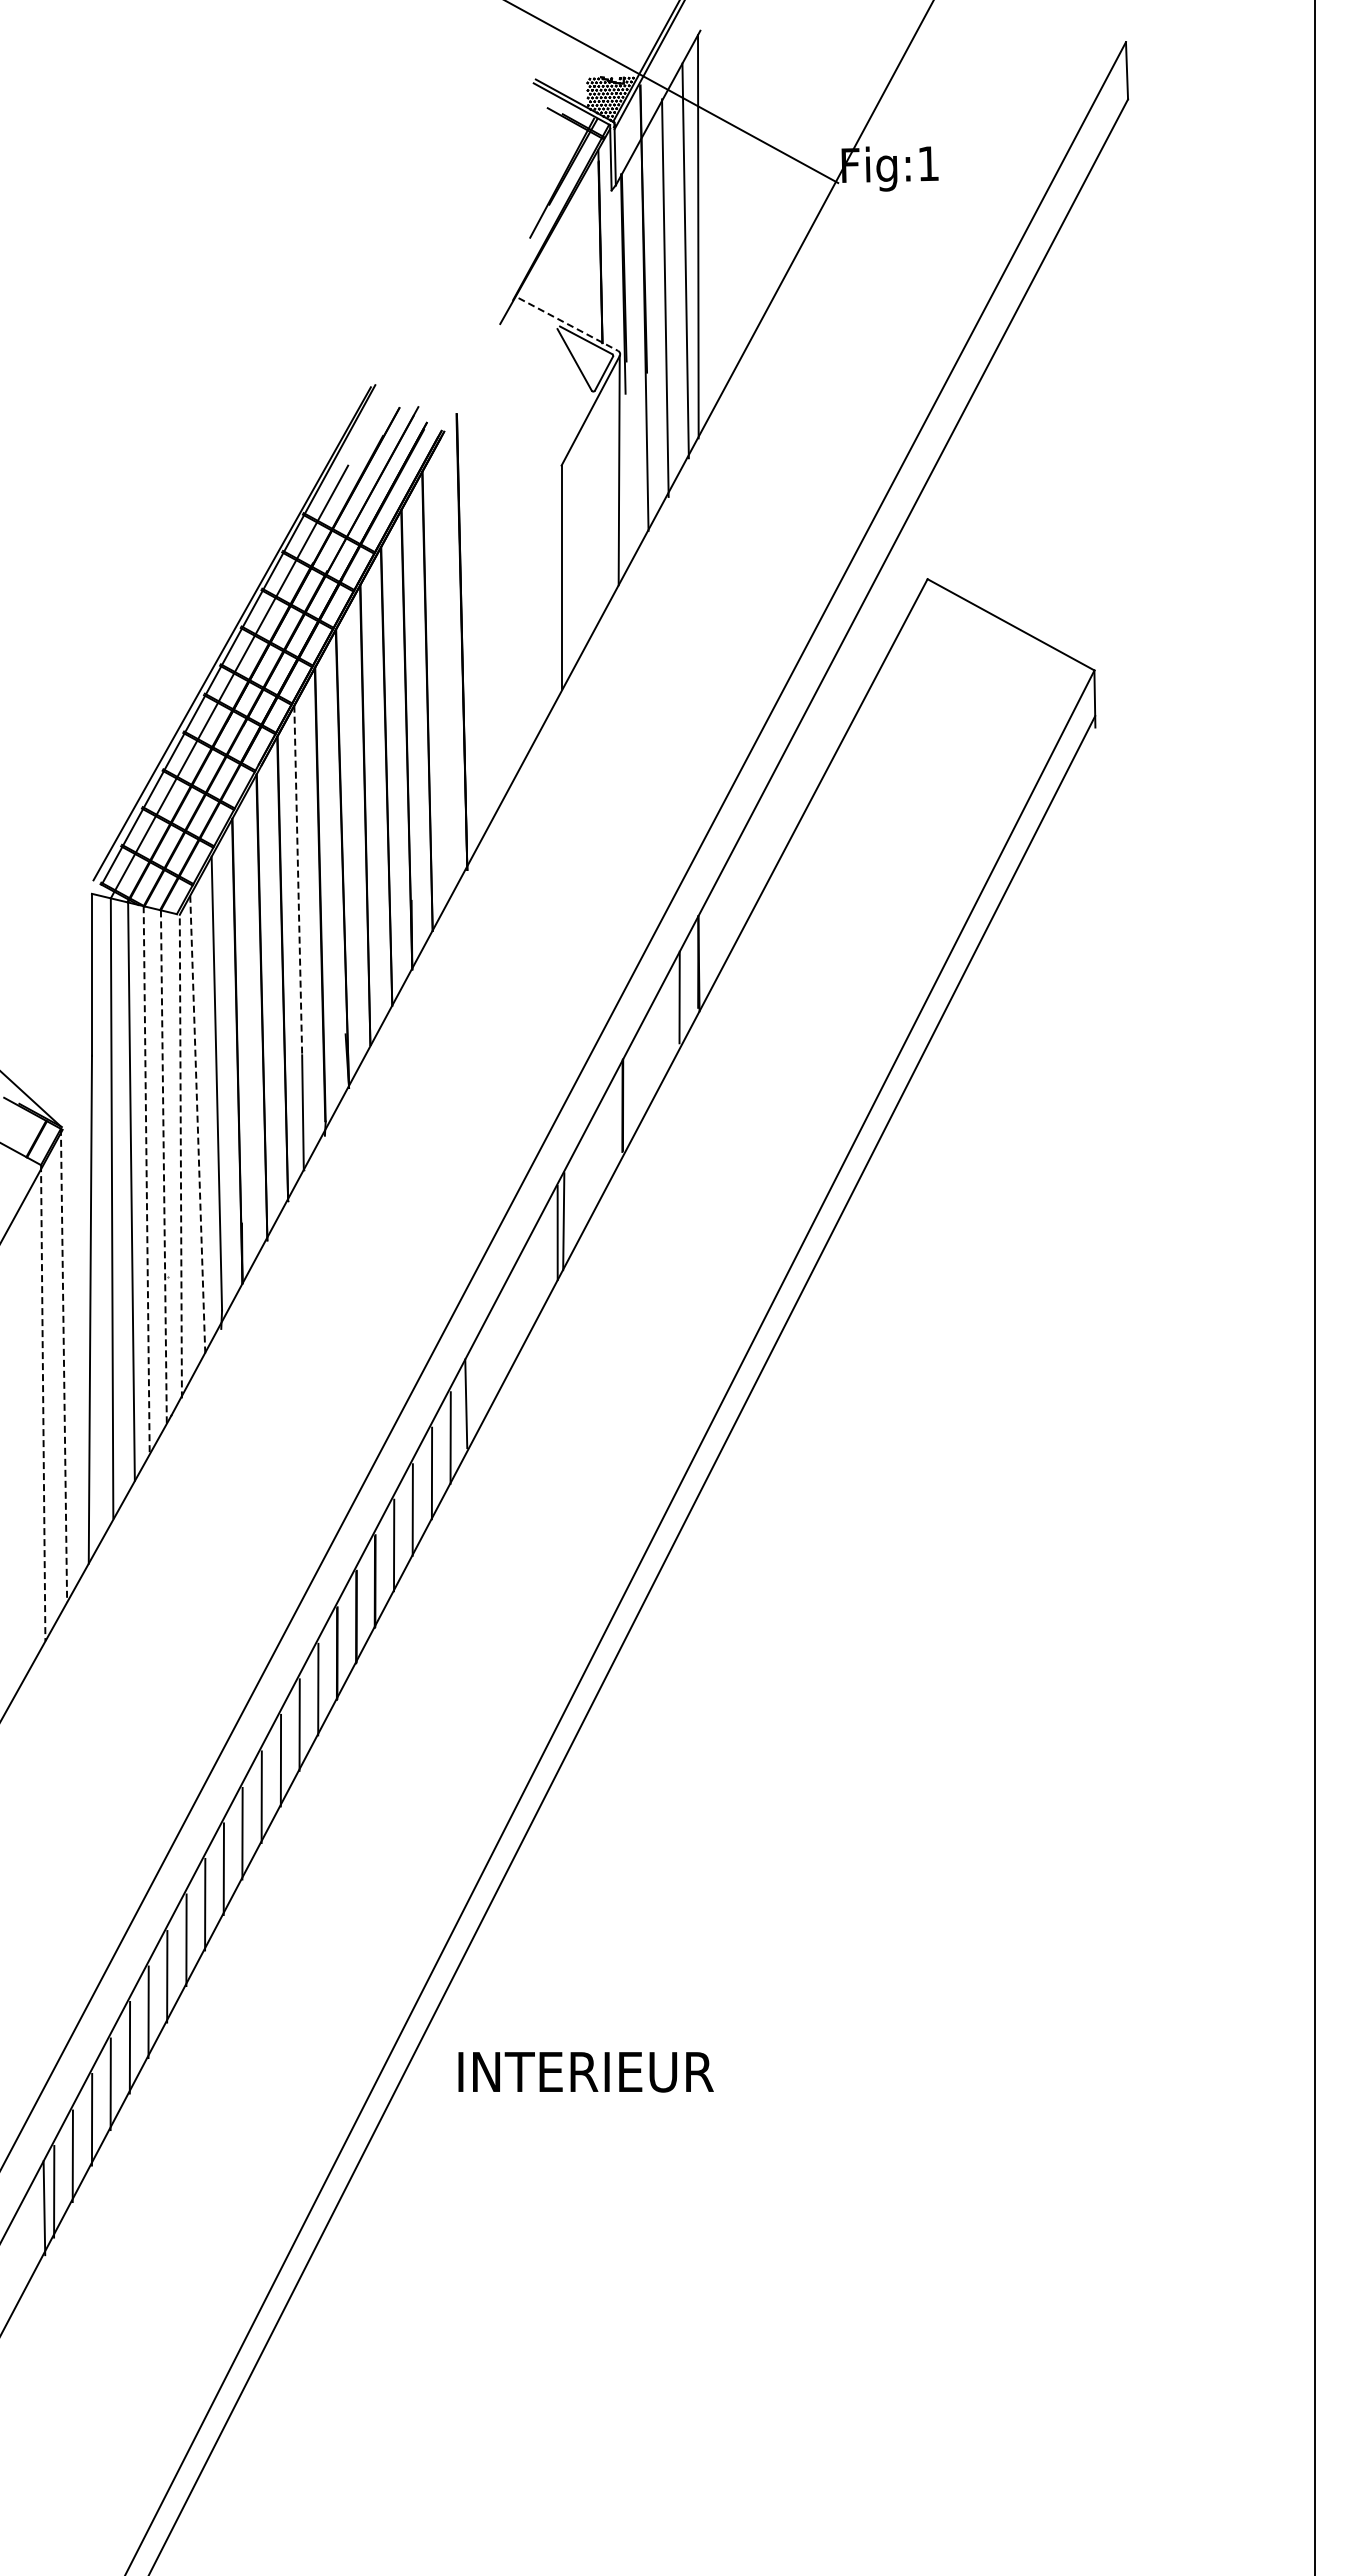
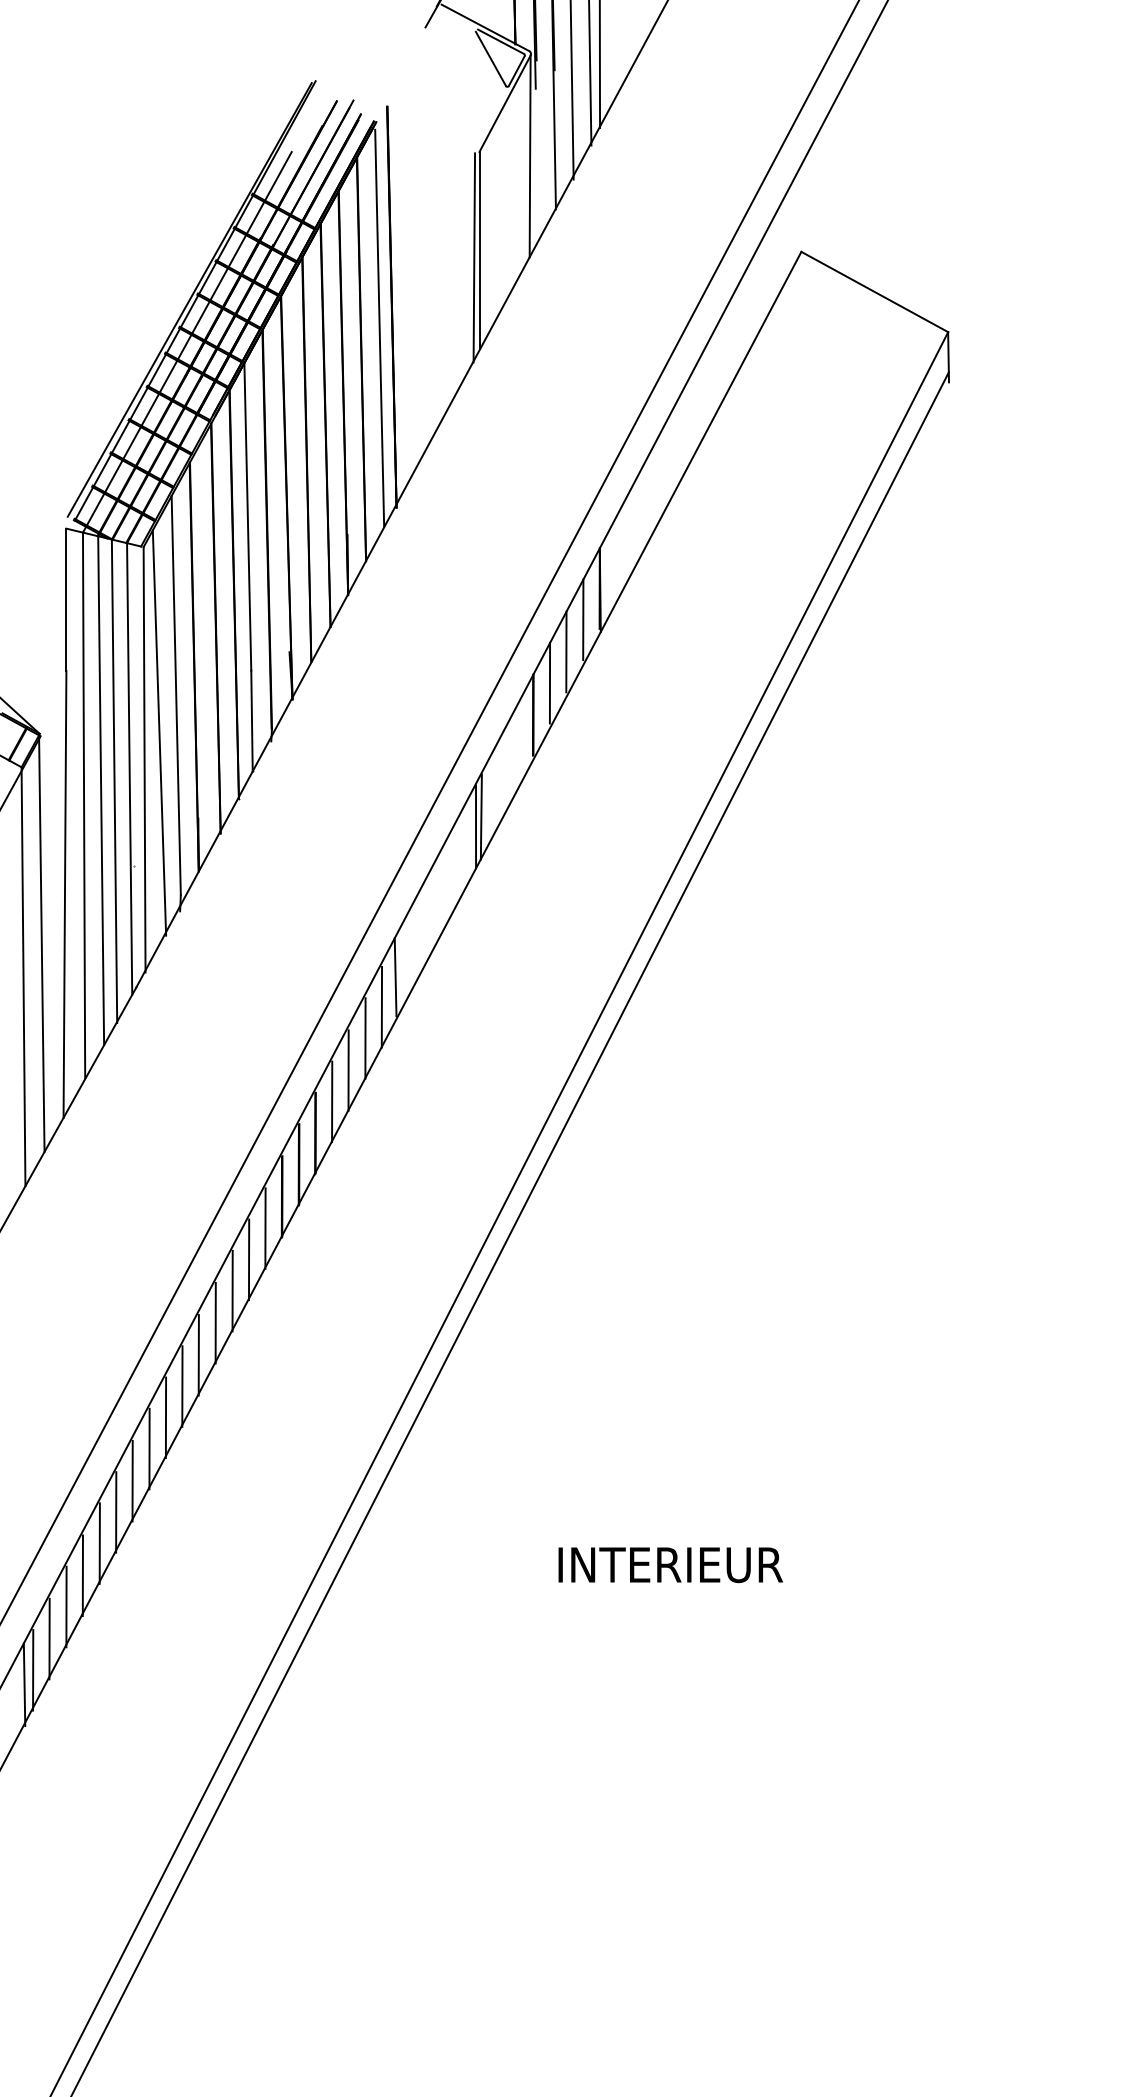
line: (568, 324) -> (485, 27), dashed -> solid
line: (555, 585) -> (474, 257), added
line: (448, 665) -> (379, 327), added
line: (298, 880) -> (248, 516), dashed -> solid
line: (660, 1033) -> (566, 651), added
line: (641, 1069) -> (549, 683), added
line: (197, 1126) -> (159, 733), dashed -> solid
line: (180, 1156) -> (144, 759), dashed -> solid
line: (163, 1167) -> (129, 769), dashed -> solid
line: (146, 1181) -> (114, 781), dashed -> solid
line: (64, 1365) -> (42, 943), dashed -> solid
line: (43, 1403) -> (23, 976), dashed -> solid
text: (585, 2072) -> (670, 1565), moved

